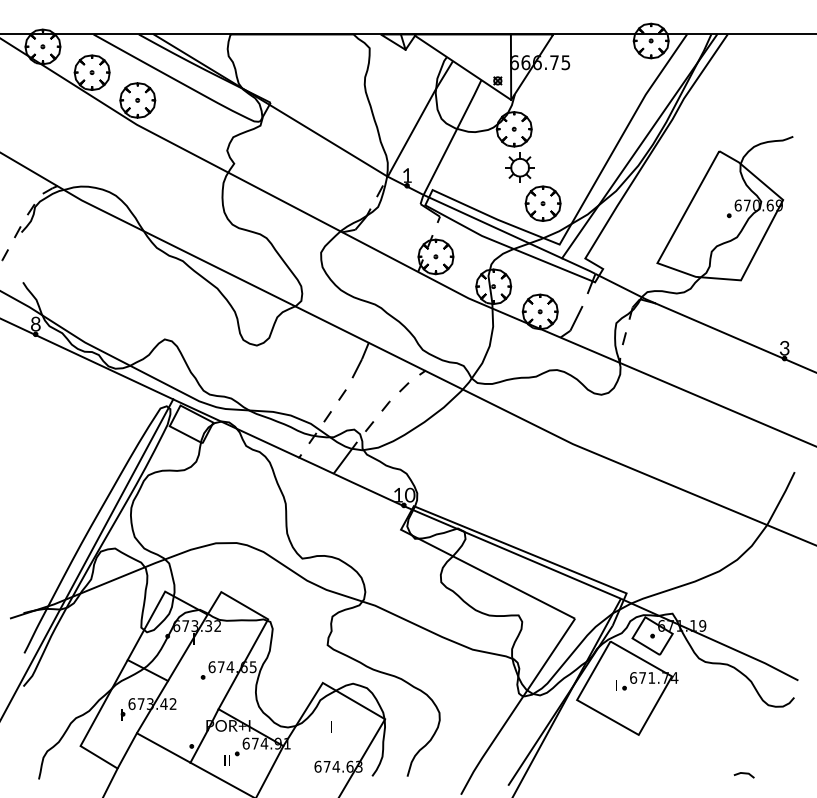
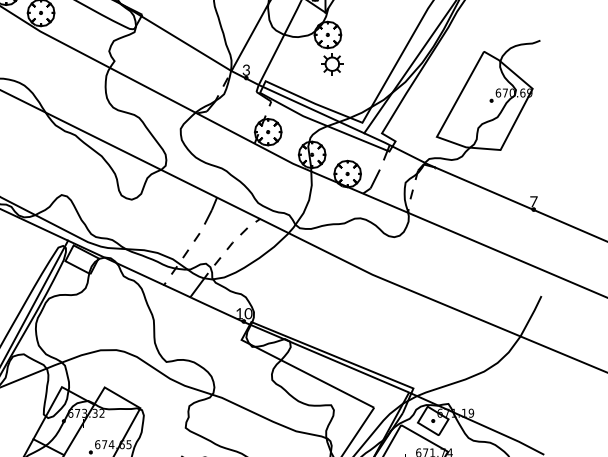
text: (406, 175) -> (245, 70), 1 -> 3
part: (542, 203) -> (349, 91), removed
text: (784, 347) -> (533, 201), 3 -> 7

